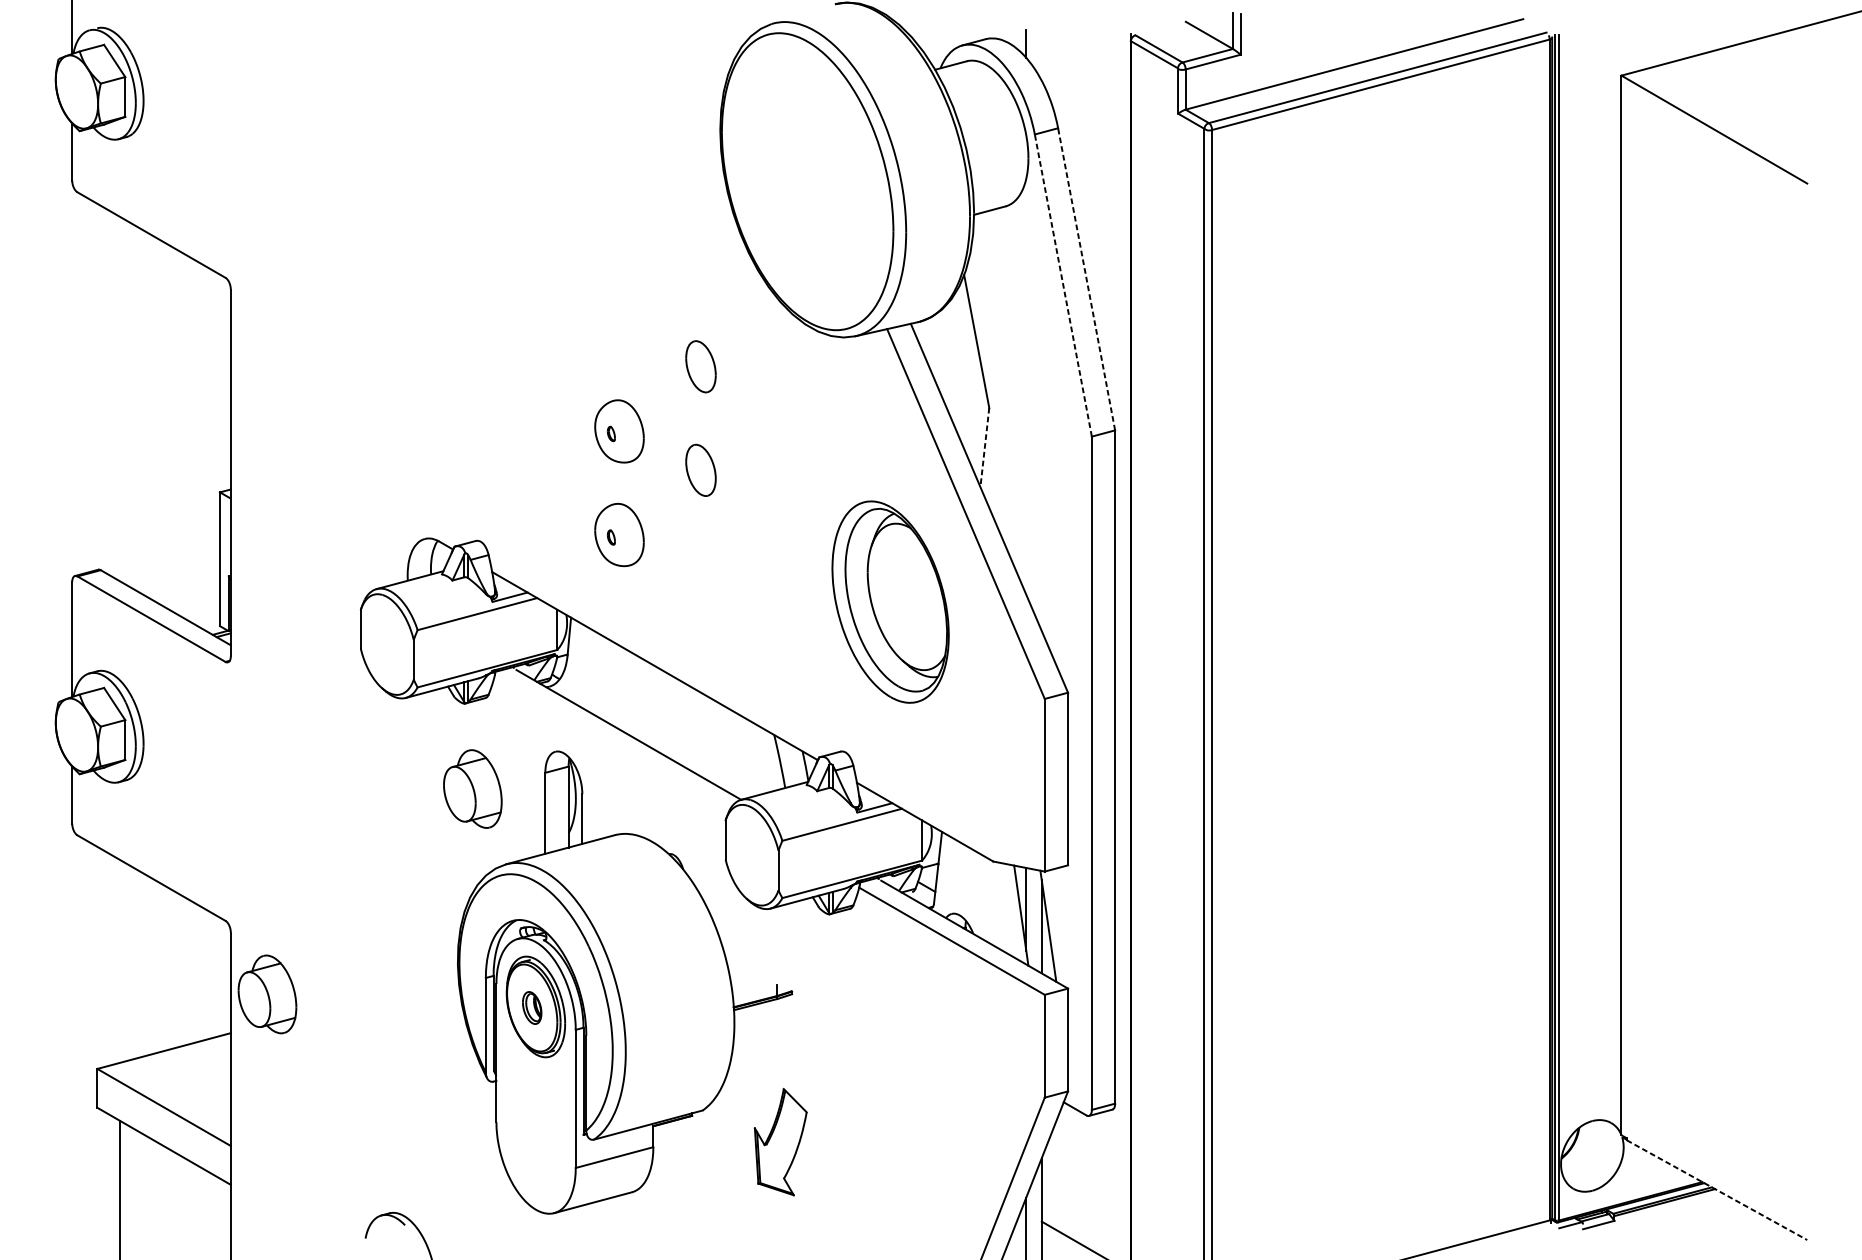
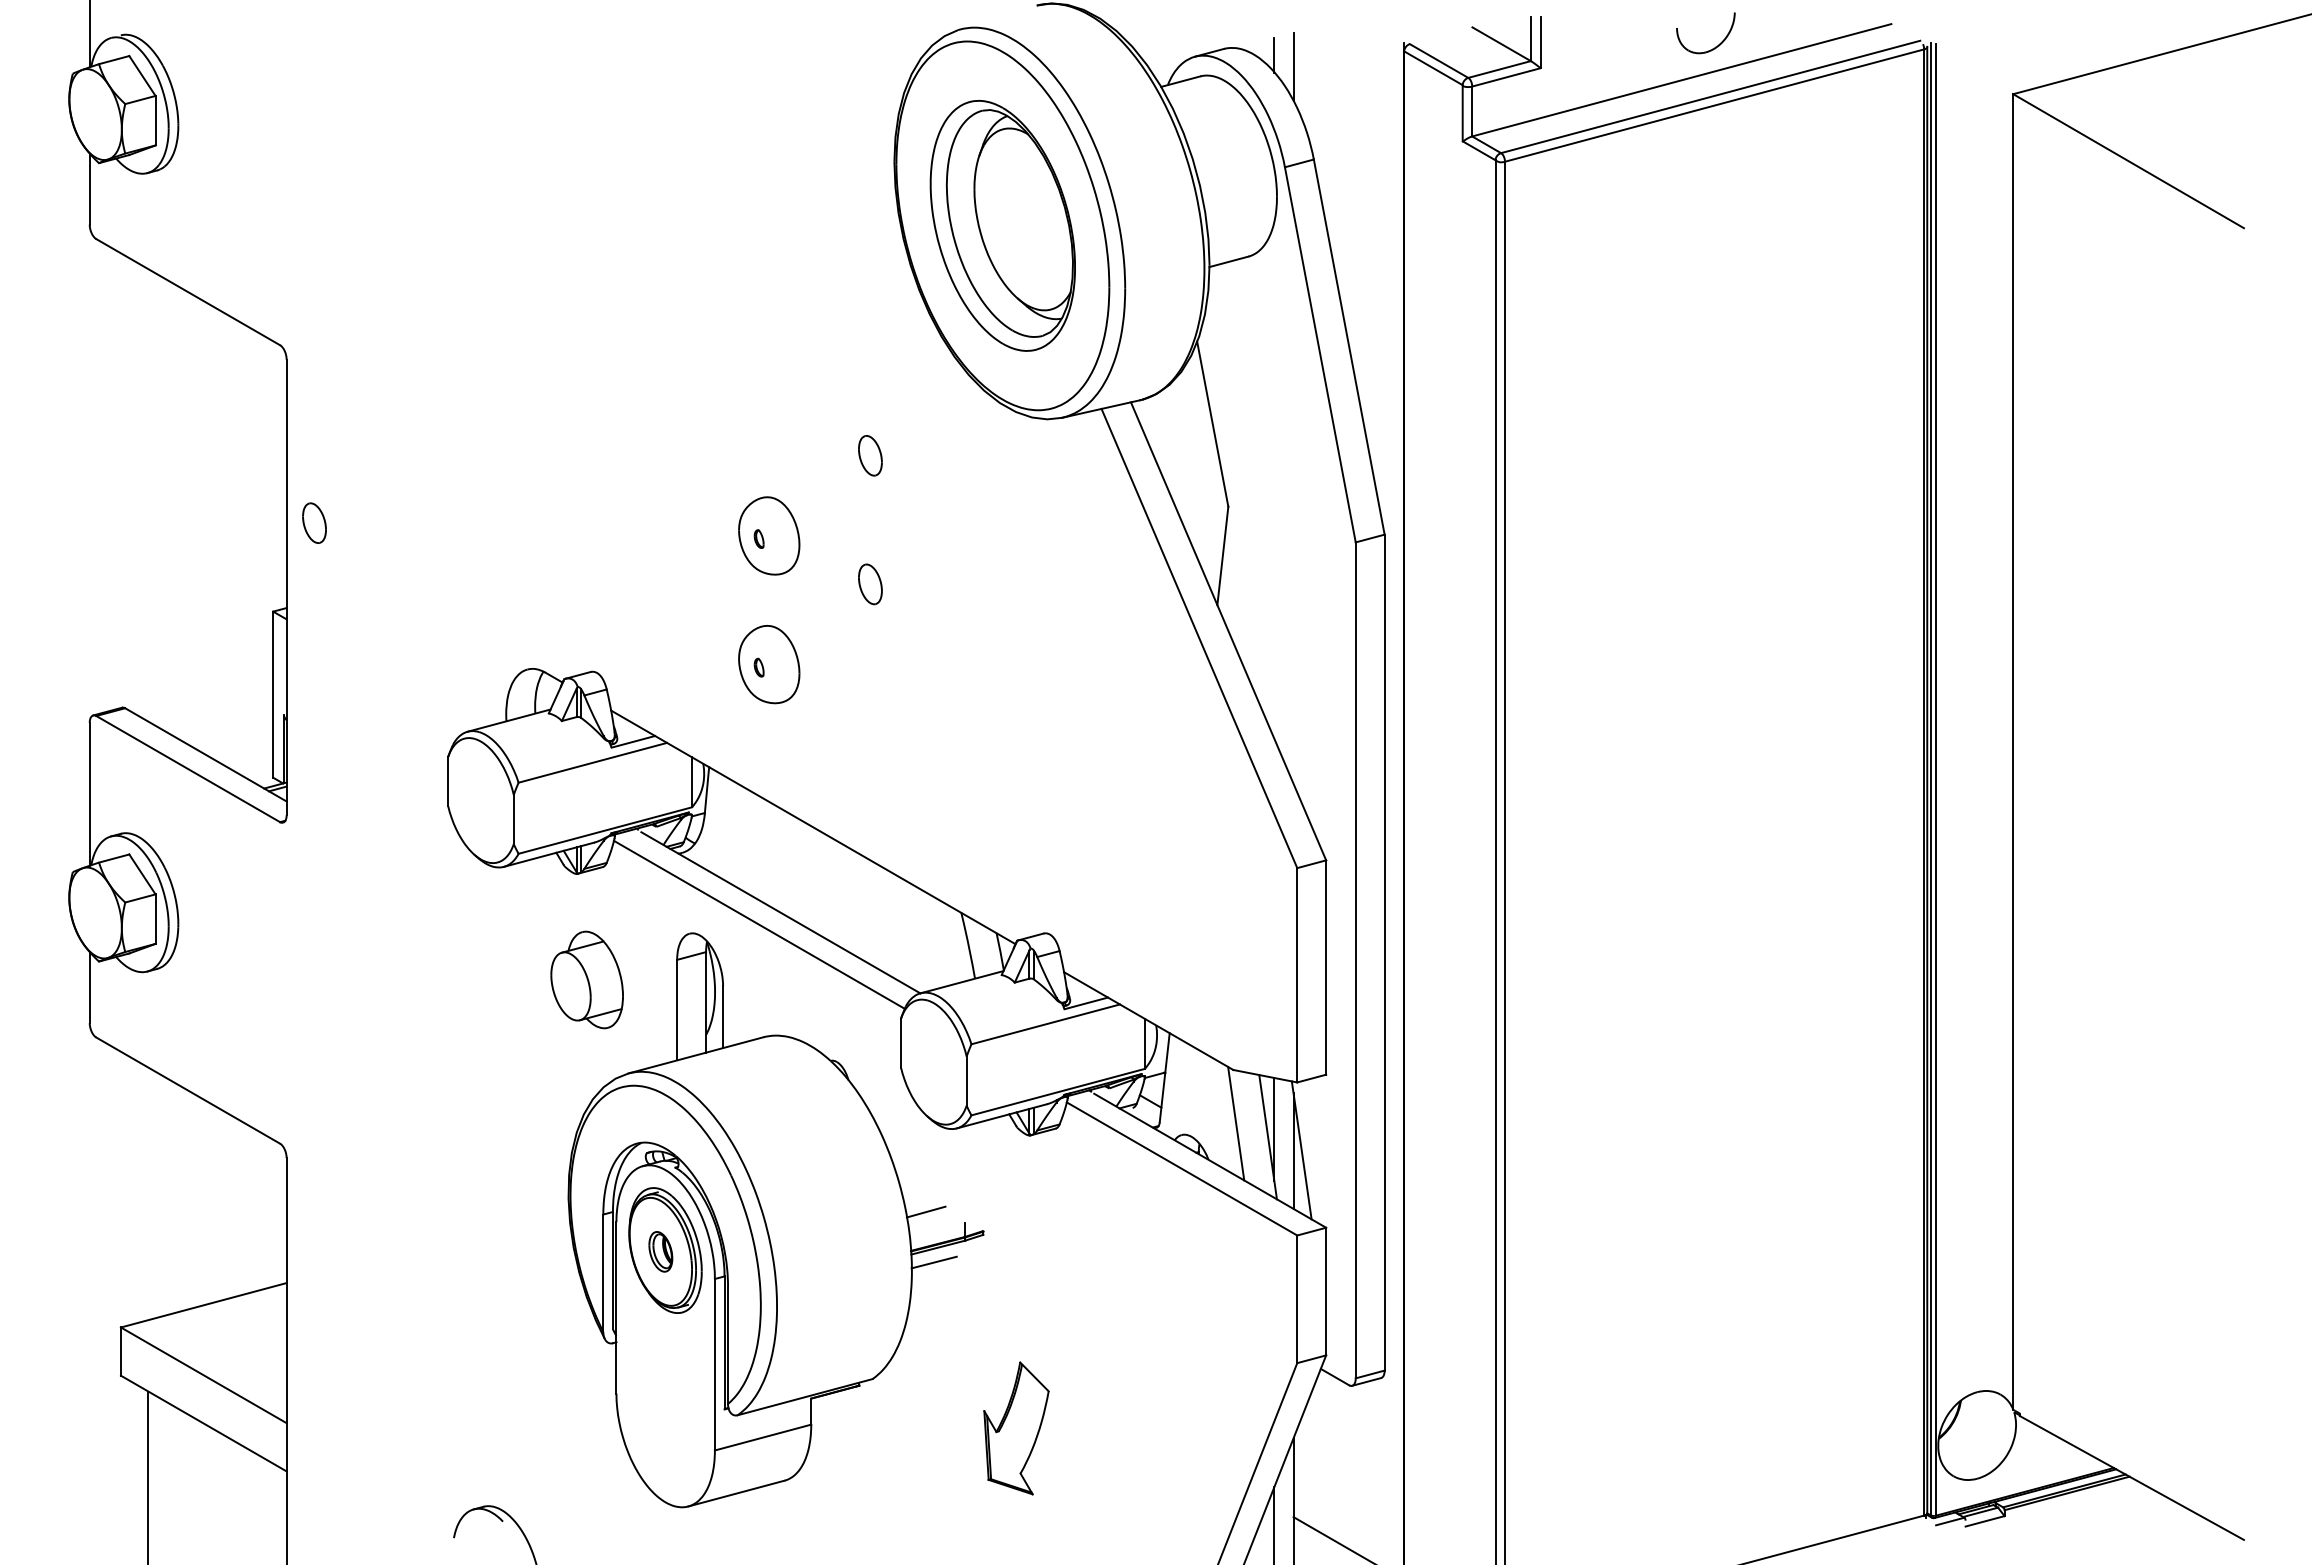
part: (1381, 37) -> (1715, 46), added
line: (1041, 53) -> (1293, 66), added
line: (1086, 279) -> (1349, 347), dashed -> solid
line: (1063, 285) -> (1320, 354), dashed -> solid
part: (701, 366) -> (870, 455), size x0.62
part: (253, 420) -> (314, 522), added
line: (984, 447) -> (1222, 556), dashed -> solid
part: (701, 470) -> (870, 584), size x0.62
part: (890, 601) -> (1002, 225), moved
line: (610, 744) -> (758, 924), added
line: (995, 904) -> (1236, 1123), added
line: (745, 975) -> (925, 1211), added
part: (266, 994) -> (331, 1234), removed
line: (751, 1016) -> (933, 1262), added
part: (780, 1142) -> (1016, 1428), moved
line: (1716, 1190) -> (2131, 1478), dashed -> solid

